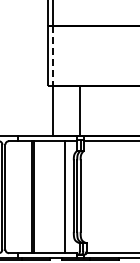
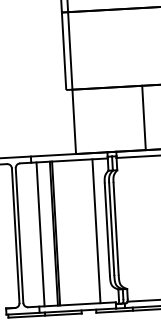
line: (52, 56) -> (69, 51), dashed -> solid
line: (80, 111) -> (144, 118), moved
line: (21, 197) -> (40, 234), added

